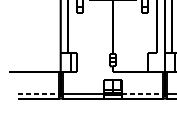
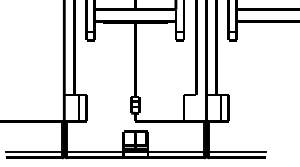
line: (38, 94) -> (34, 151), dashed -> solid
line: (142, 94) -> (176, 151), dashed -> solid

